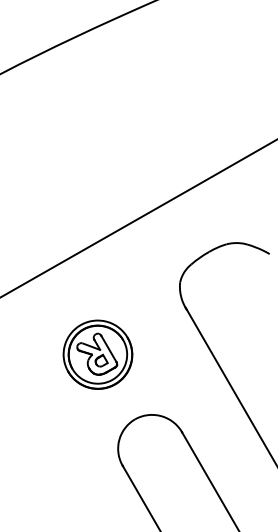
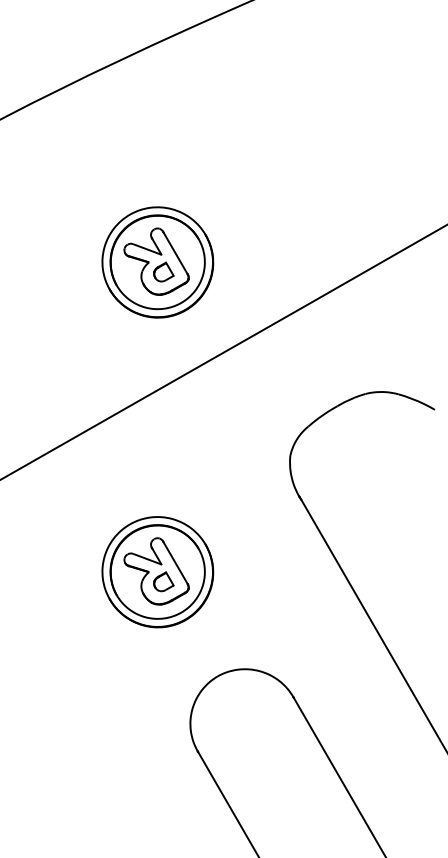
part: (97, 162) -> (157, 262), added

